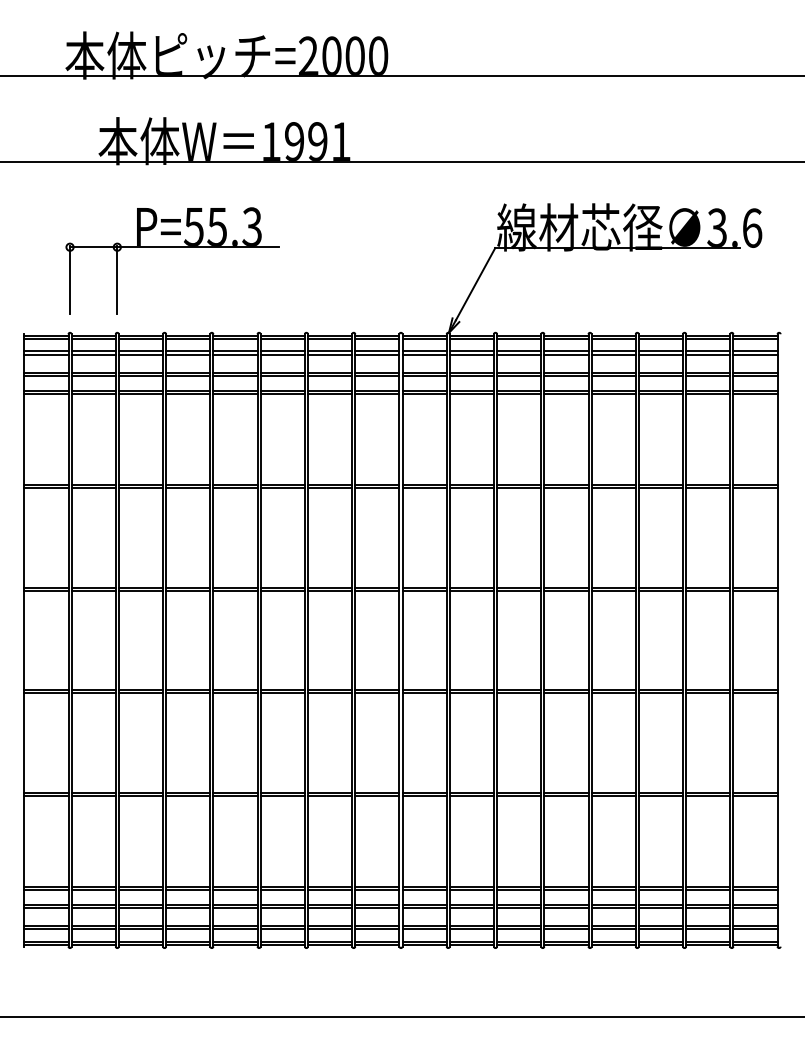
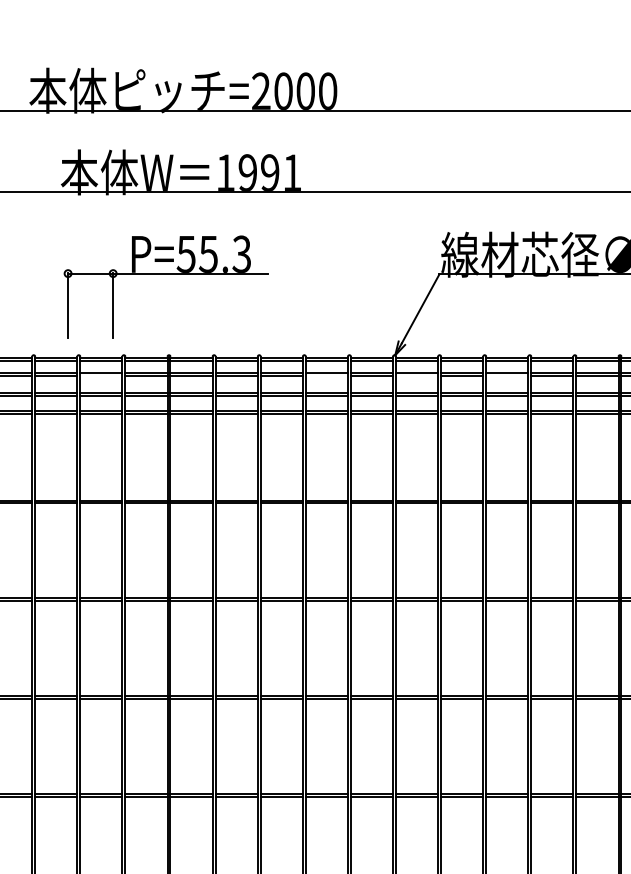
part: (172, 247) -> (165, 273), moved
line: (140, 354) -> (100, 375), removed
line: (377, 354) -> (327, 375), removed
line: (471, 354) -> (416, 375), removed
line: (566, 354) -> (507, 375), removed

